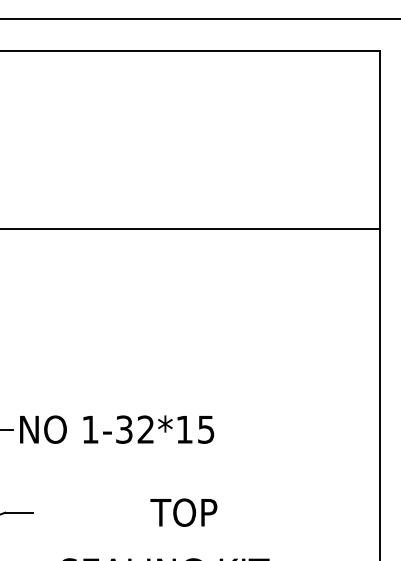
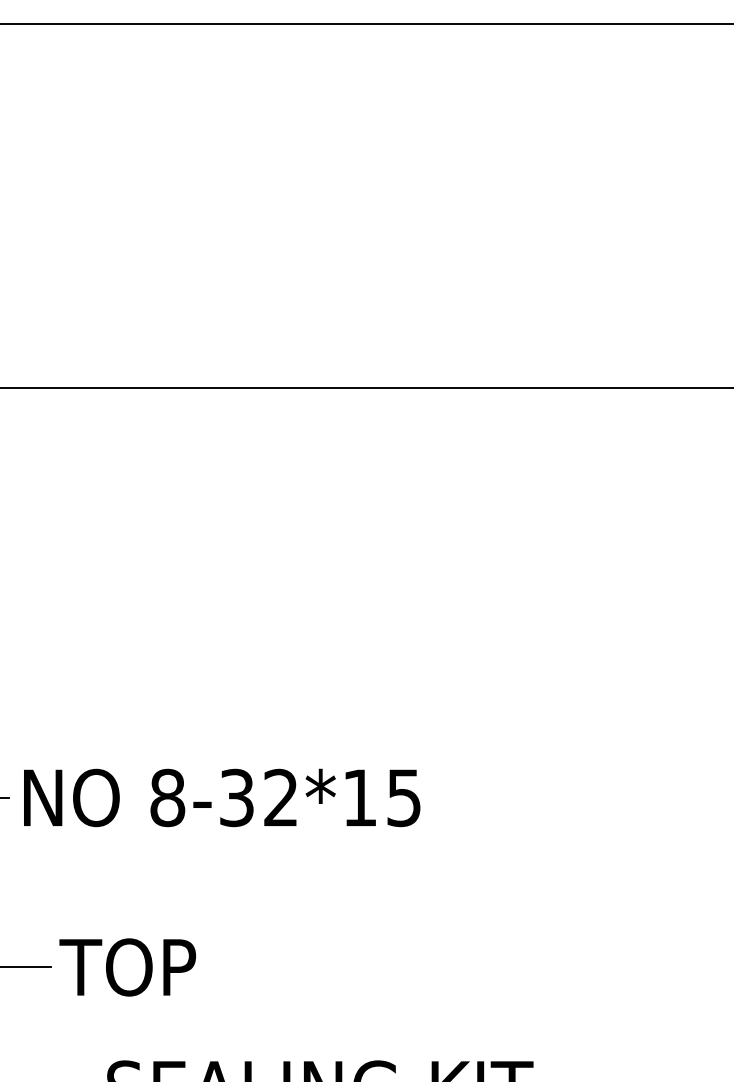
text: (90, 429) -> (167, 797), 1-32*15 -> 8-32*15
text: (183, 512) -> (126, 967), moved

